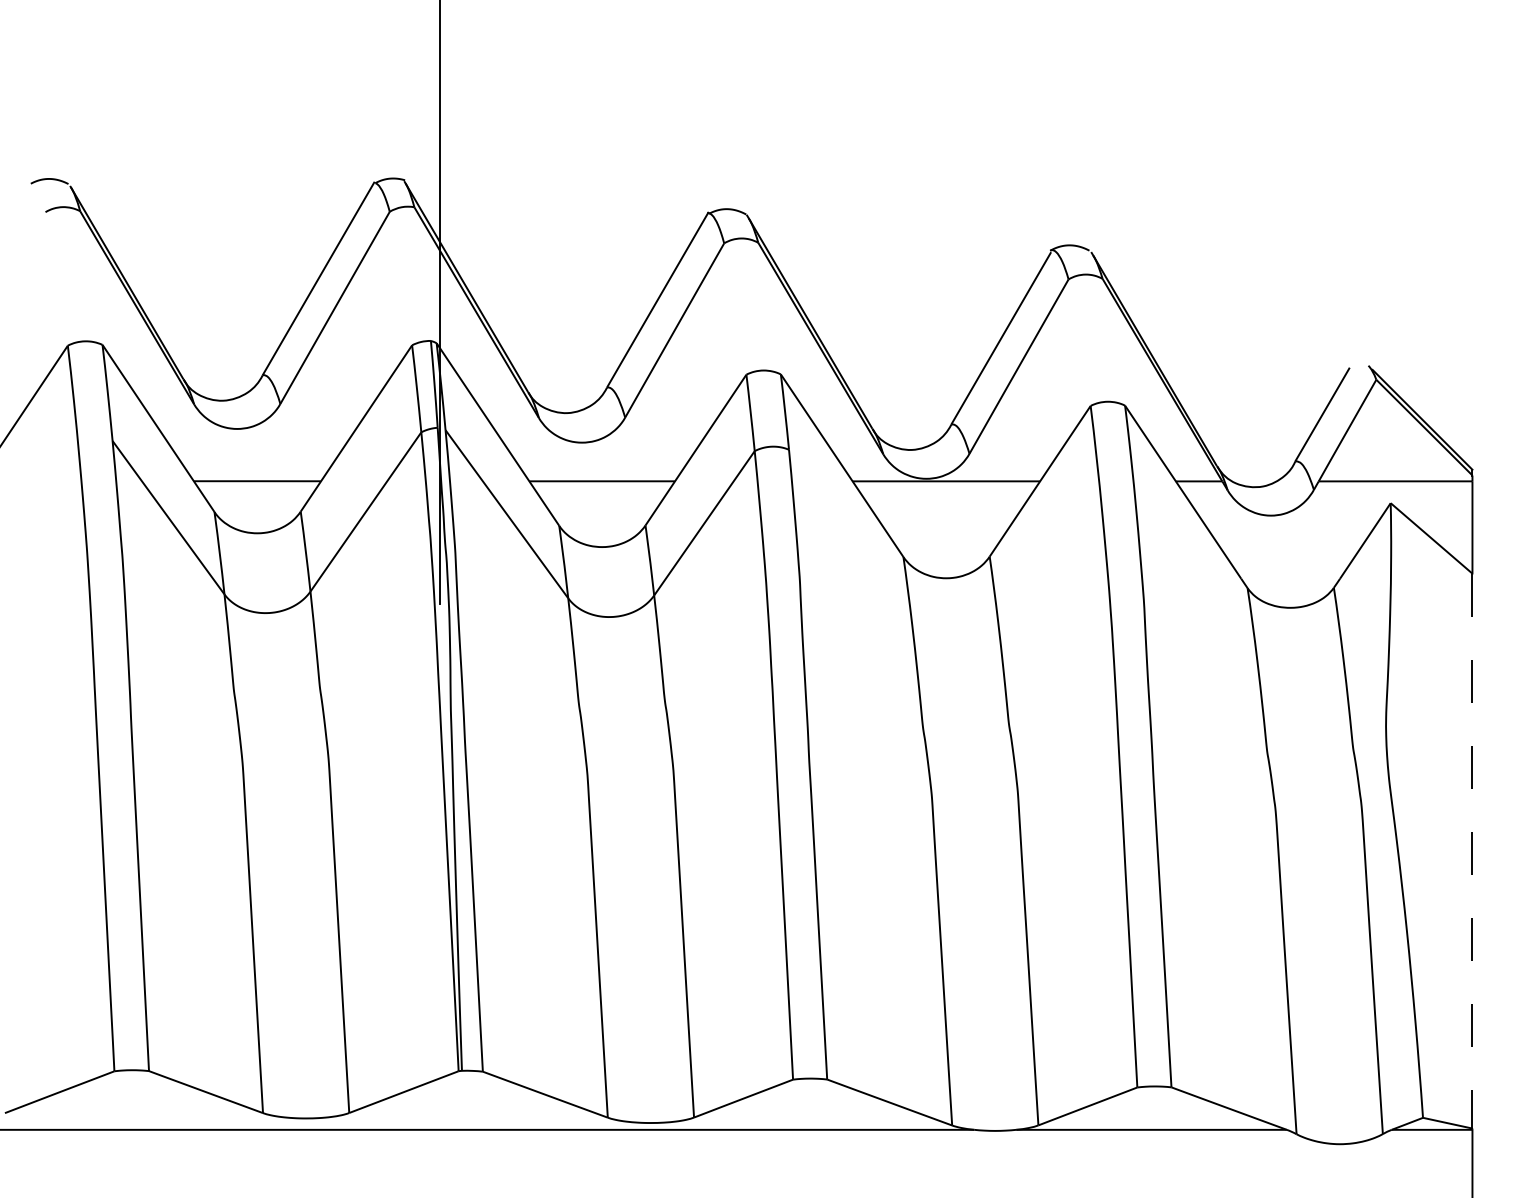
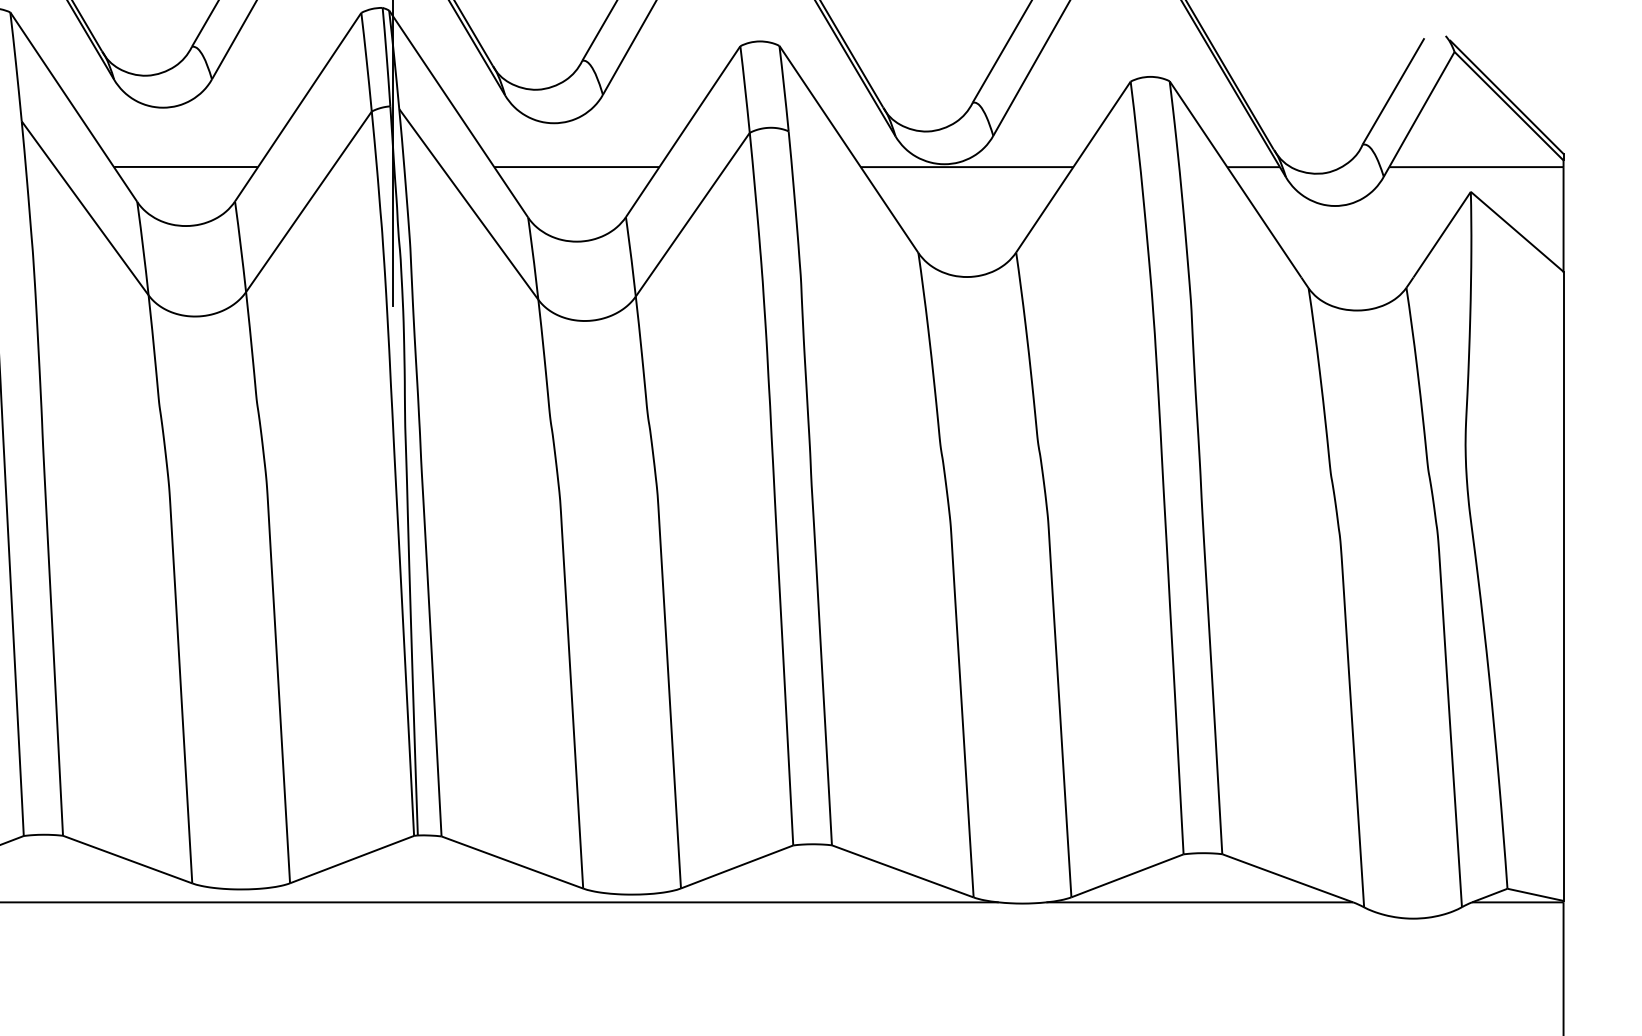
line: (1472, 851) -> (1563, 586), dashed -> solid

